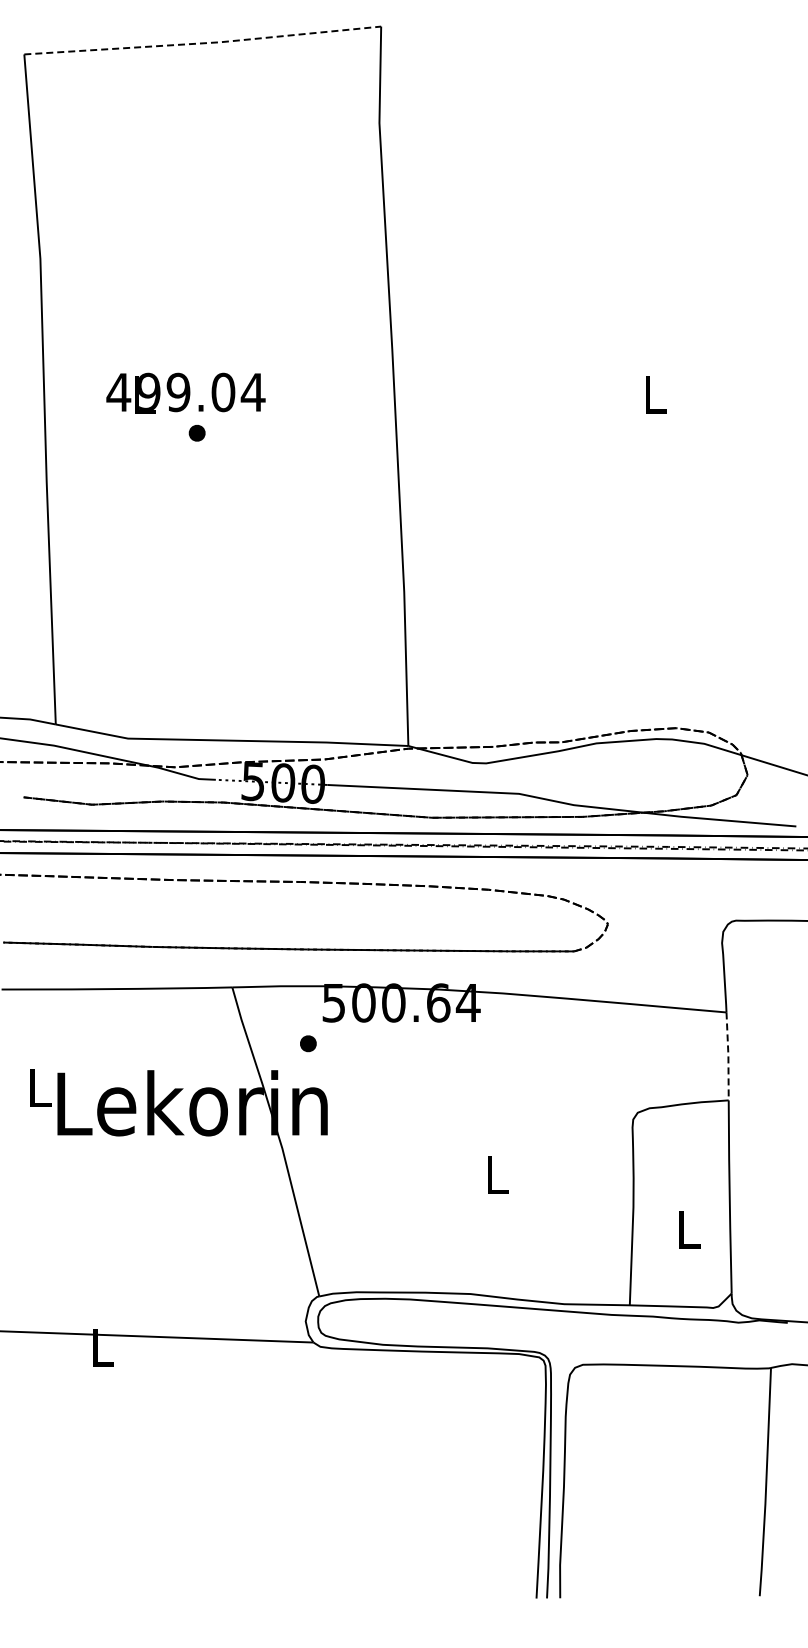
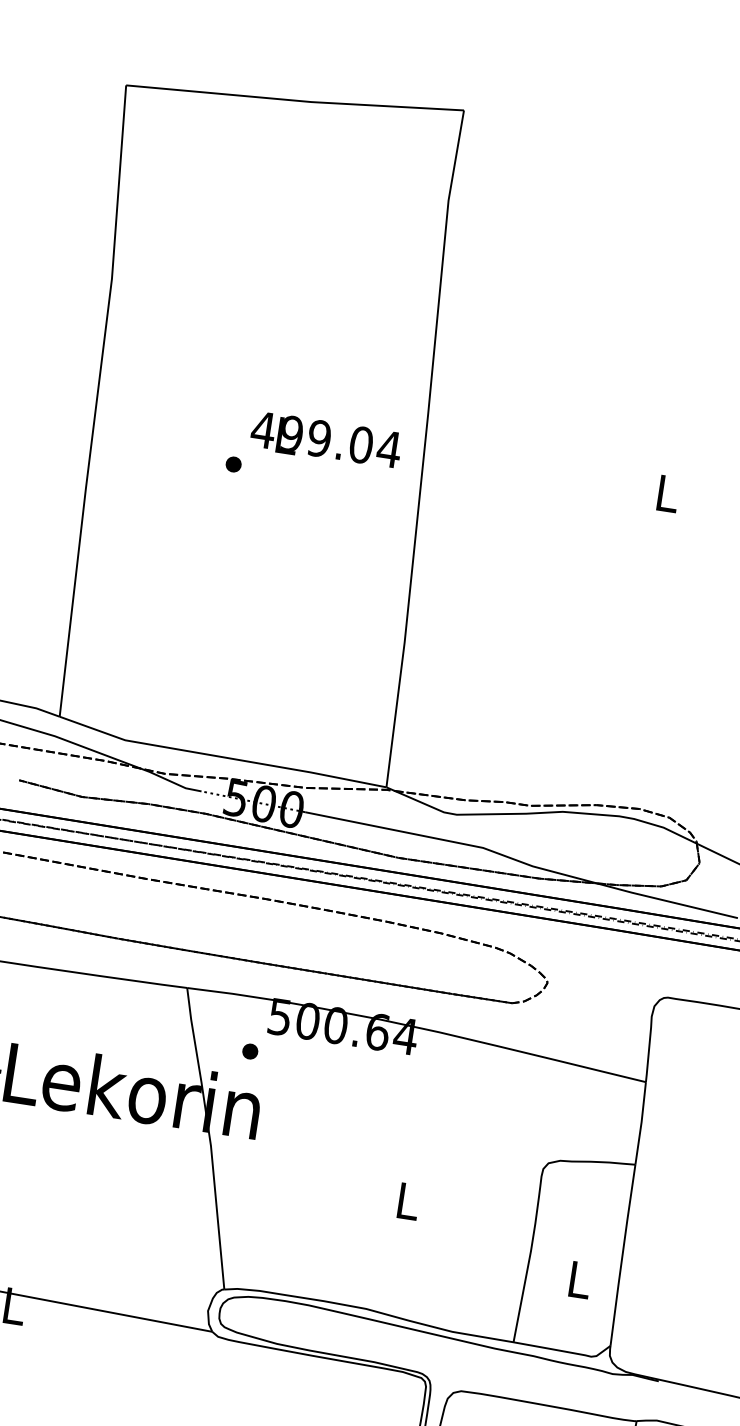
line: (203, 43) -> (295, 100), dashed -> solid
text: (185, 392) -> (325, 439), moved
line: (728, 1055) -> (641, 1122), dashed -> solid

